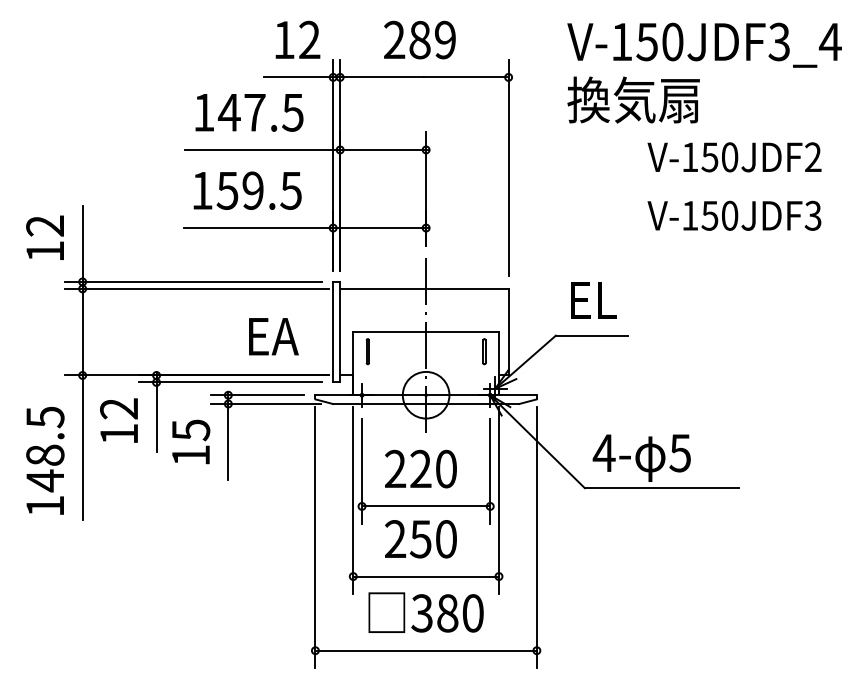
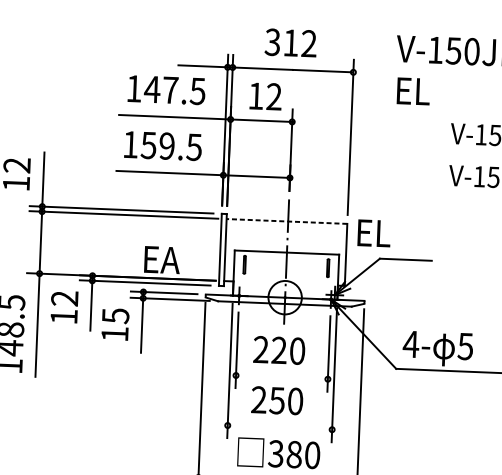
text: (297, 39) -> (265, 96), moved
text: (419, 40) -> (290, 43), 289 -> 312
text: (633, 99) -> (442, 91), 換気扇 -> EL
line: (423, 288) -> (286, 221), solid -> dashed
text: (593, 300) -> (374, 233), moved
text: (273, 336) -> (162, 259), moved
line: (426, 506) -> (282, 377), removed
line: (425, 576) -> (279, 427), removed

